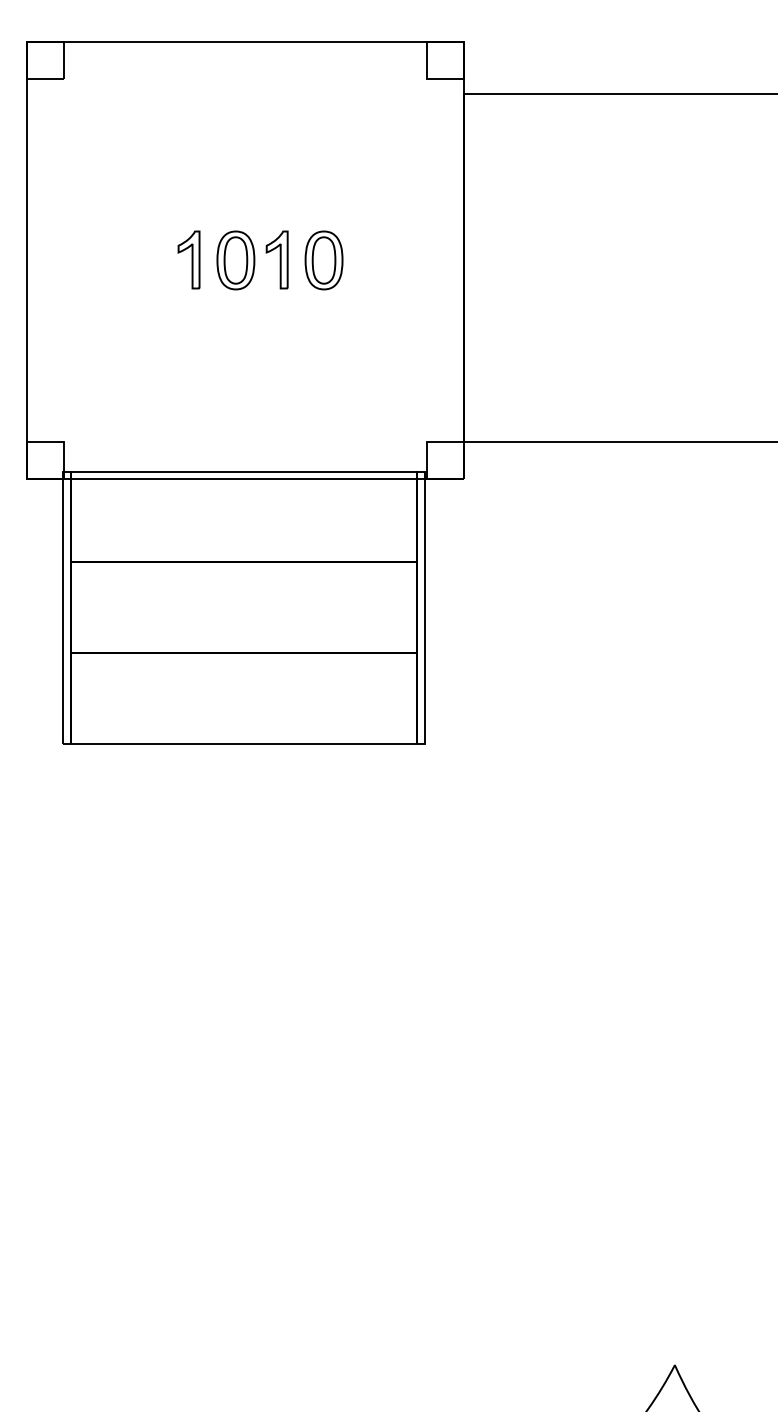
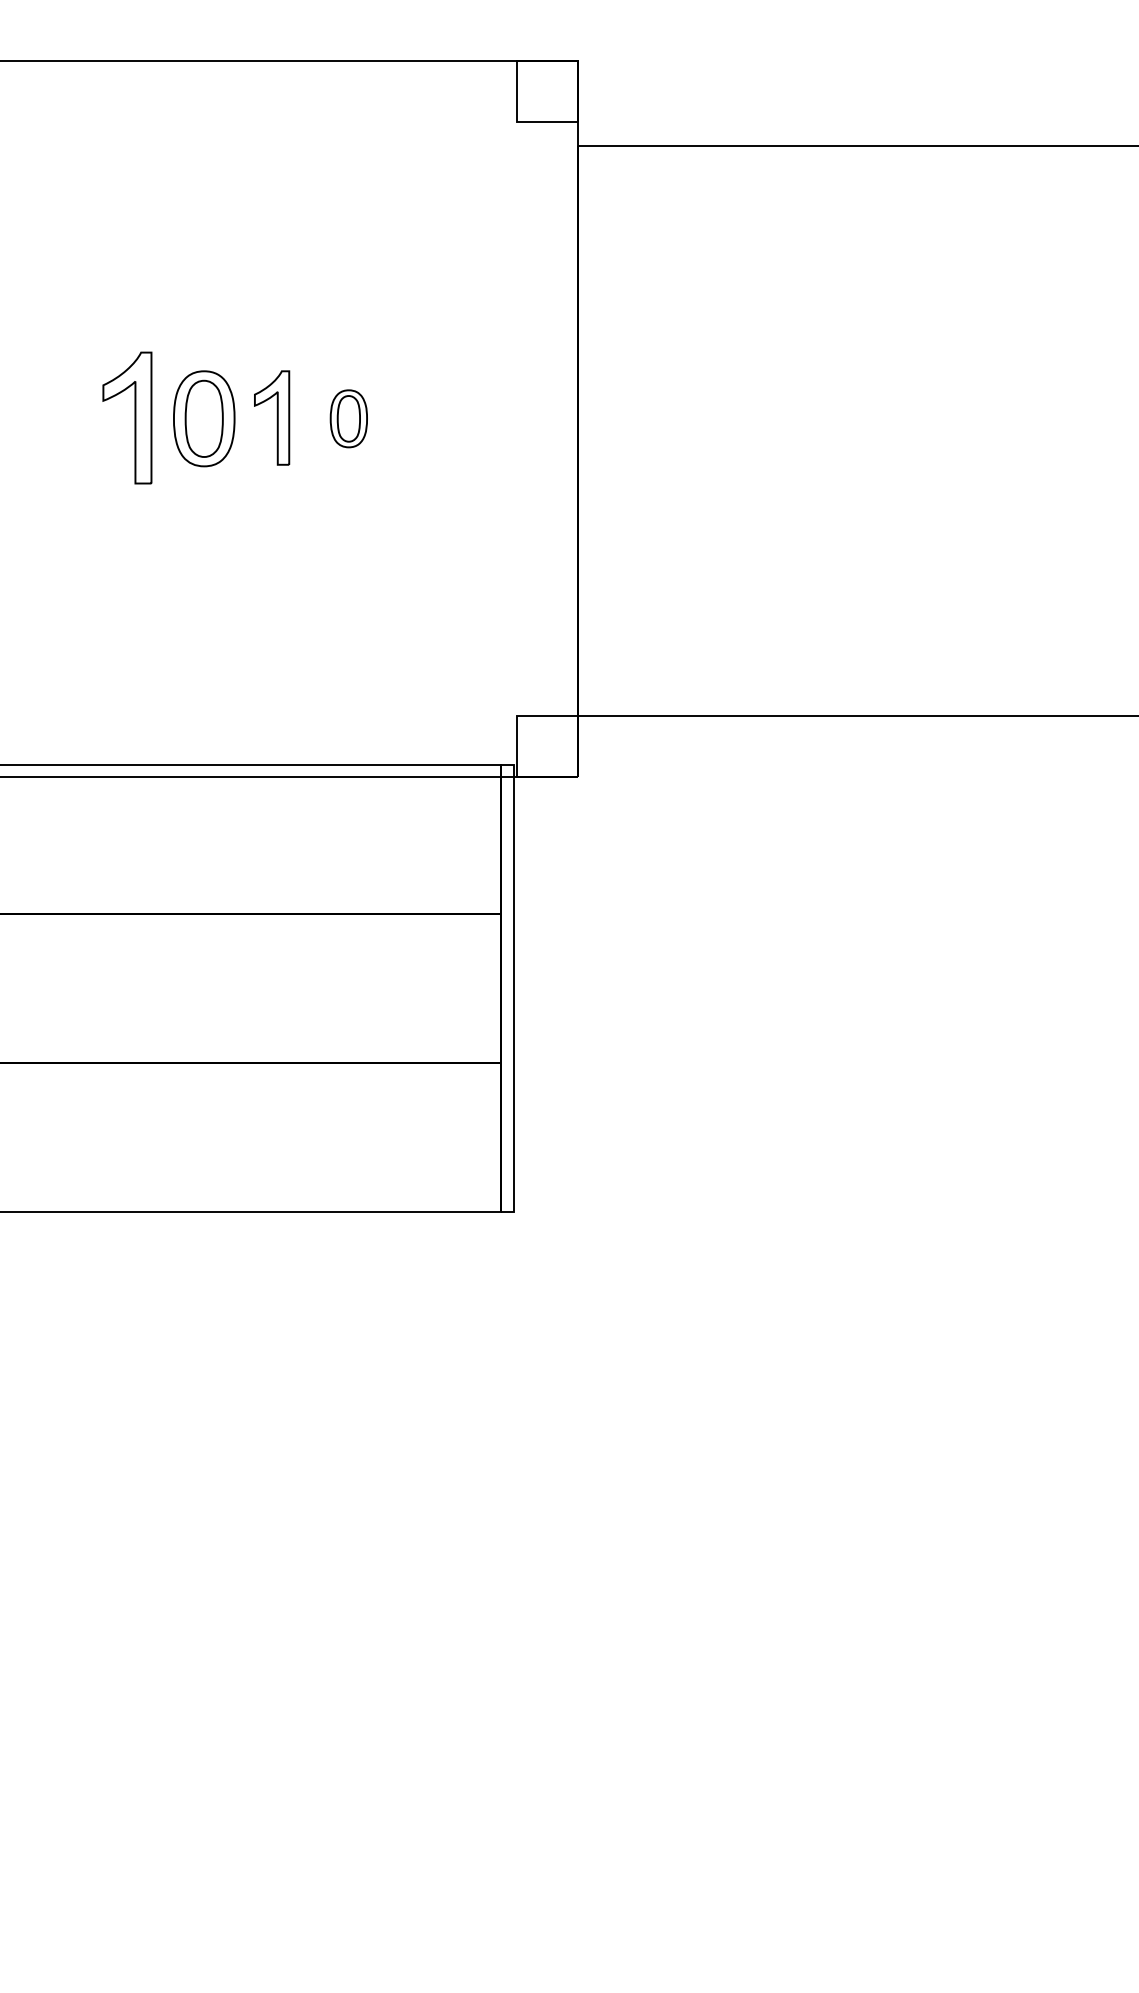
part: (188, 259) -> (126, 417), size x1.4
part: (323, 260) -> (348, 418), size x0.6

